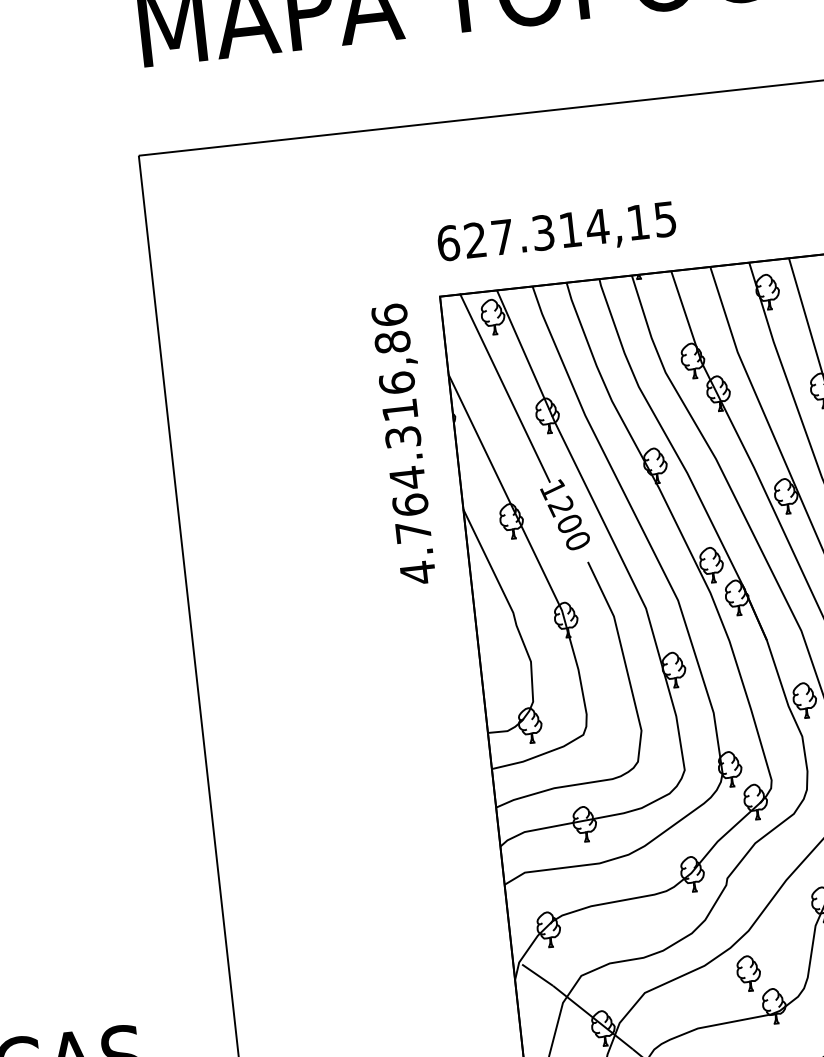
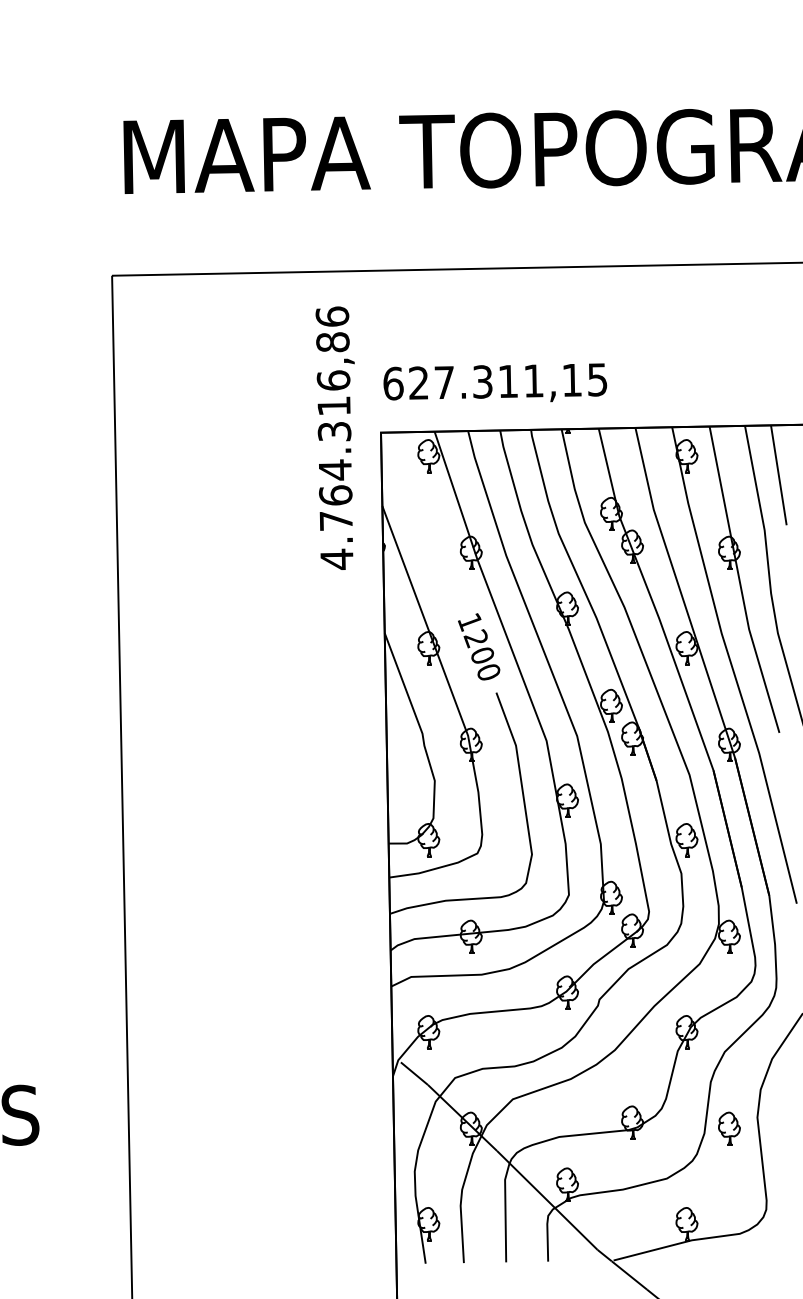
text: (597, 226) -> (533, 380), 627.314,15 -> 627.311,15
line: (504, 388) -> (433, 523), removed
text: (403, 443) -> (334, 437), moved
part: (748, 972) -> (611, 1089), removed

